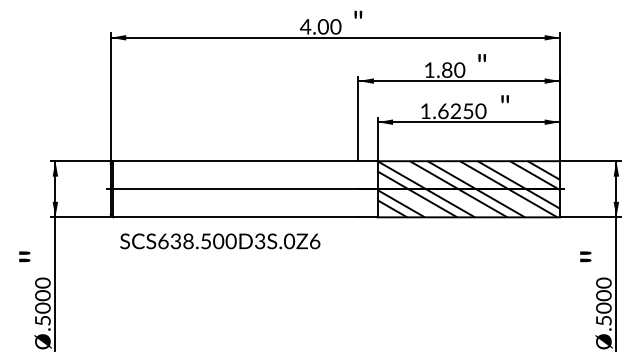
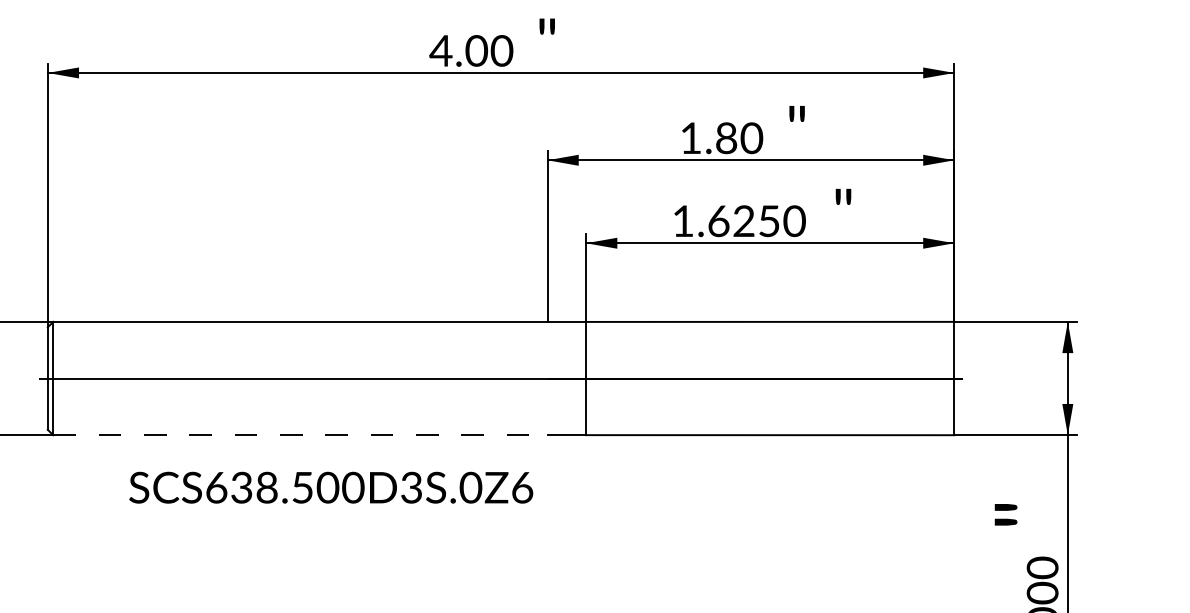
hatch: (468, 189) -> (769, 379), removed
line: (235, 217) -> (299, 435), solid -> dashed
text: (220, 241) -> (331, 487), moved

